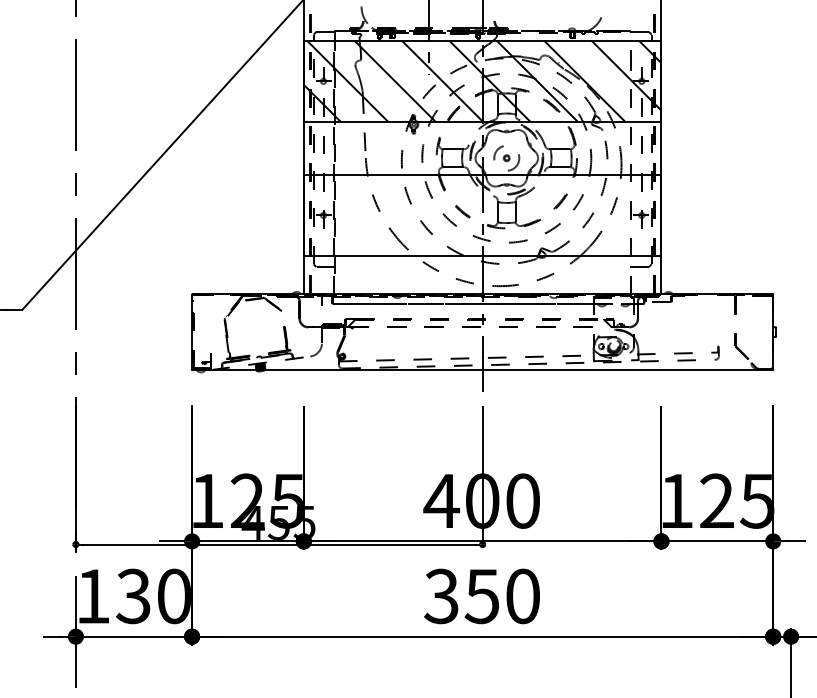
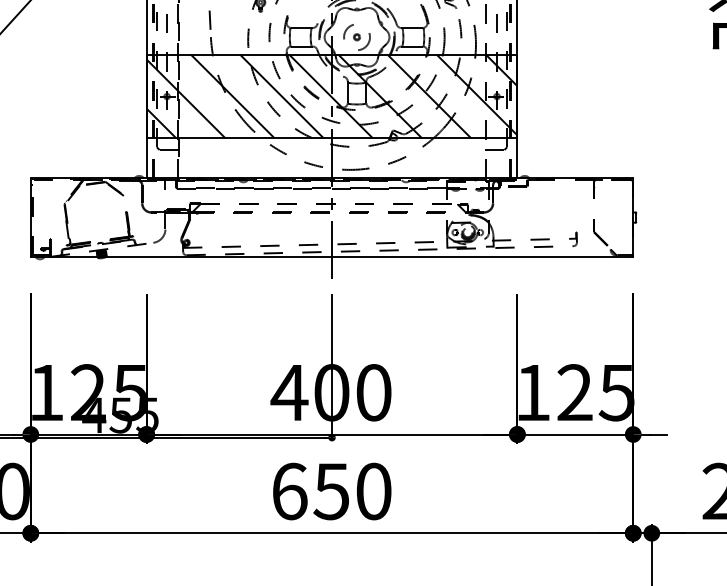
hatch: (482, 215) -> (331, 96), added
text: (441, 596) -> (289, 491), 350 -> 650

